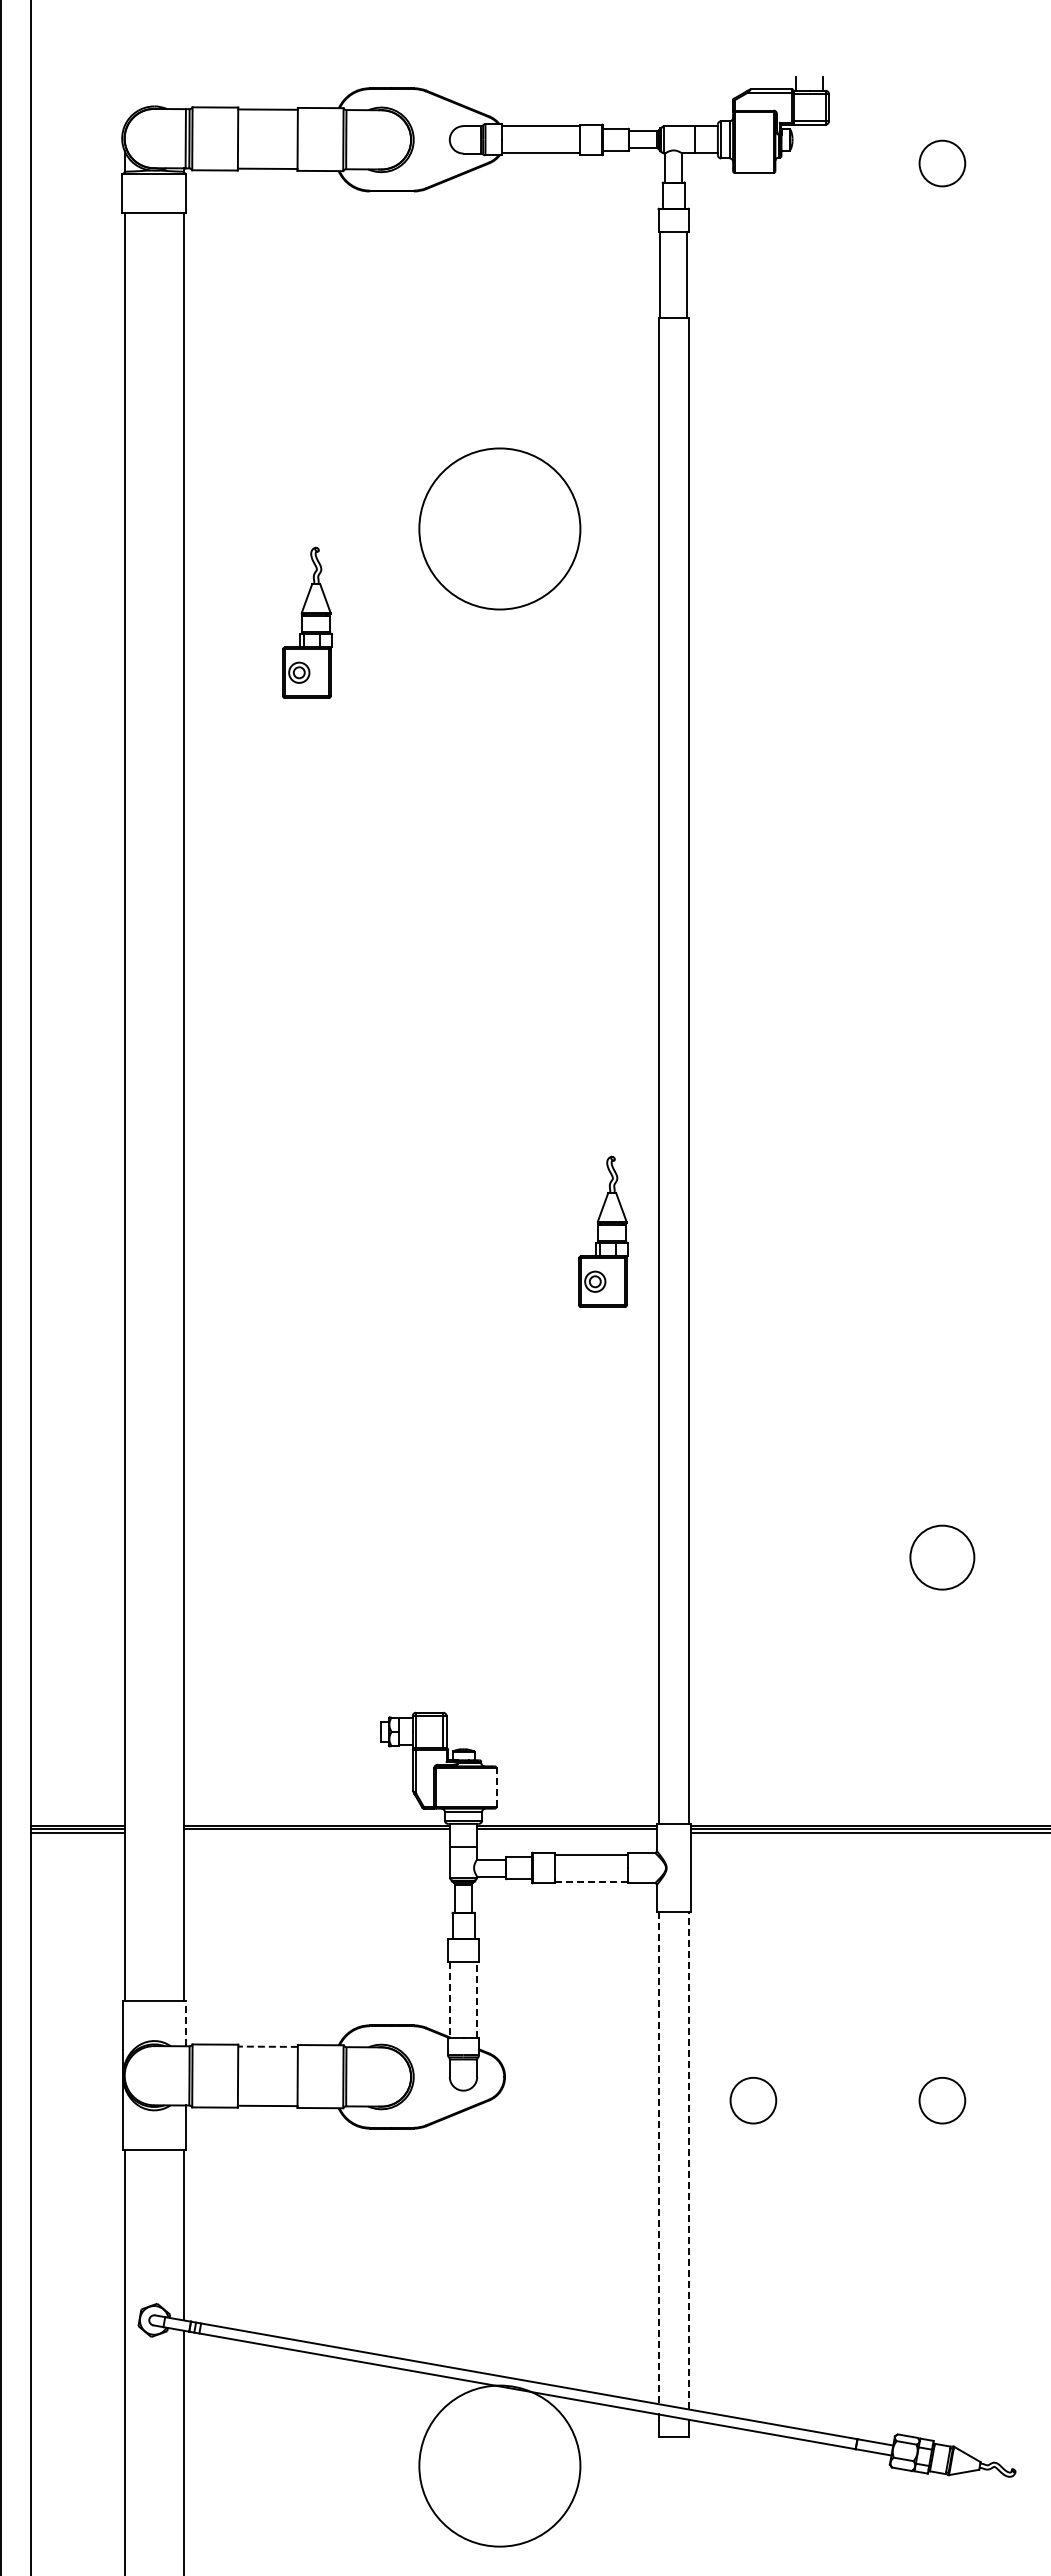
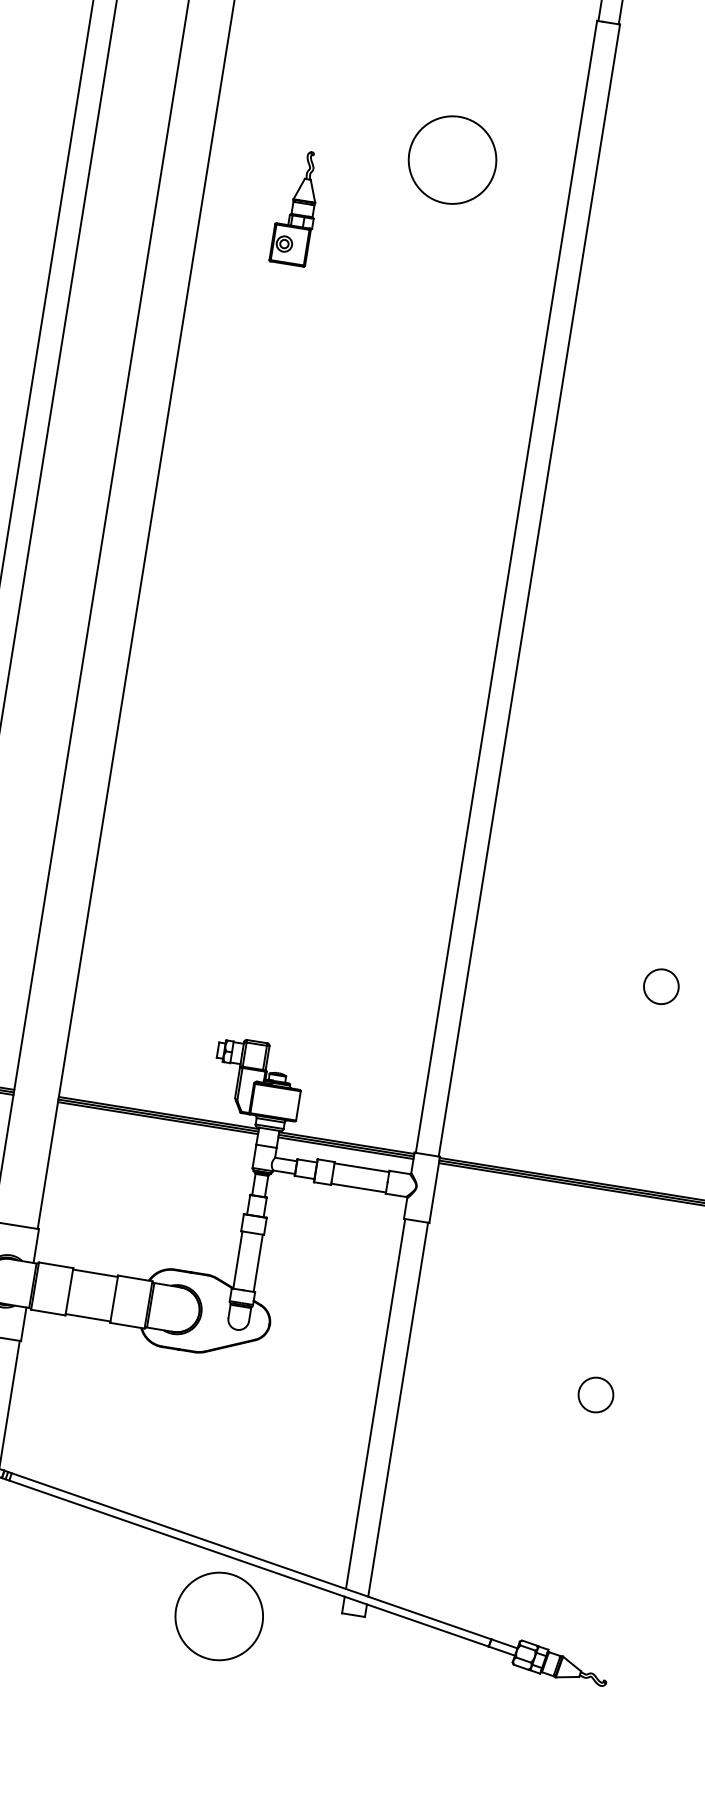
circle: (499, 528) -> (452, 159), size x0.71
part: (603, 1231) -> (445, 700), removed
circle: (942, 1557) -> (661, 986), size x0.71
line: (496, 1787) -> (298, 1105), dashed -> solid
line: (316, 1832) -> (157, 1118), added
line: (566, 1832) -> (345, 1148), added
line: (592, 1881) -> (359, 1188), dashed -> solid
line: (477, 1999) -> (258, 1262), dashed -> solid
line: (449, 2000) -> (237, 1260), dashed -> solid
line: (185, 2023) -> (36, 1245), dashed -> solid
line: (268, 2046) -> (95, 1273), dashed -> solid
circle: (753, 2100) -> (453, 1372), removed
line: (658, 2158) -> (375, 1404), dashed -> solid
line: (688, 2160) -> (397, 1409), dashed -> solid
circle: (499, 2465) -> (219, 1615), size x0.71

